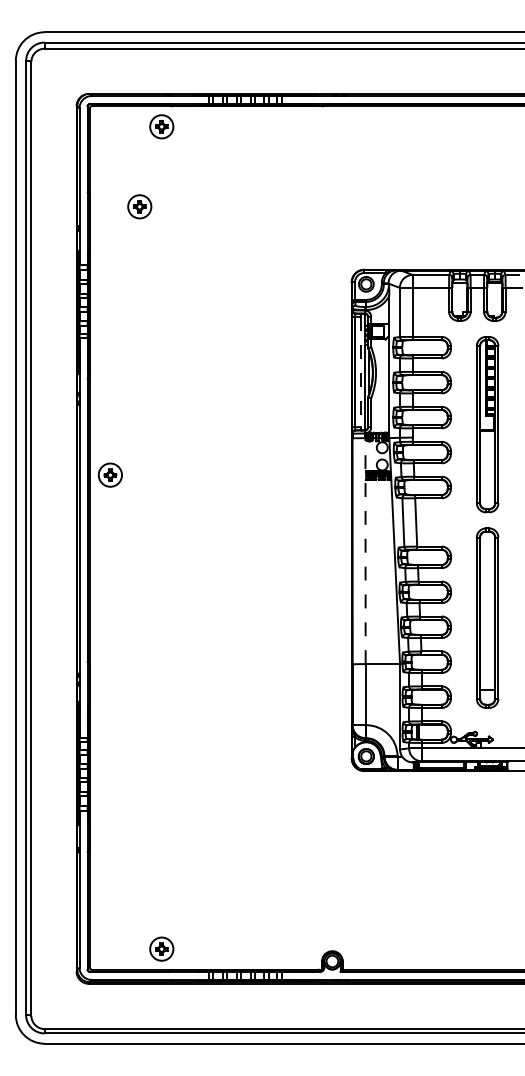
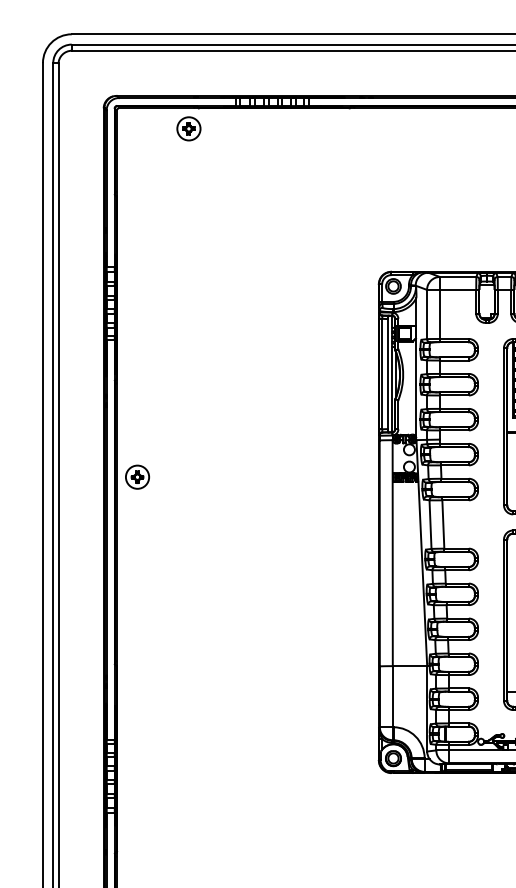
part: (139, 206) -> (166, 208), removed
line: (360, 372) -> (387, 374), dashed -> solid
line: (365, 551) -> (392, 553), dashed -> solid

